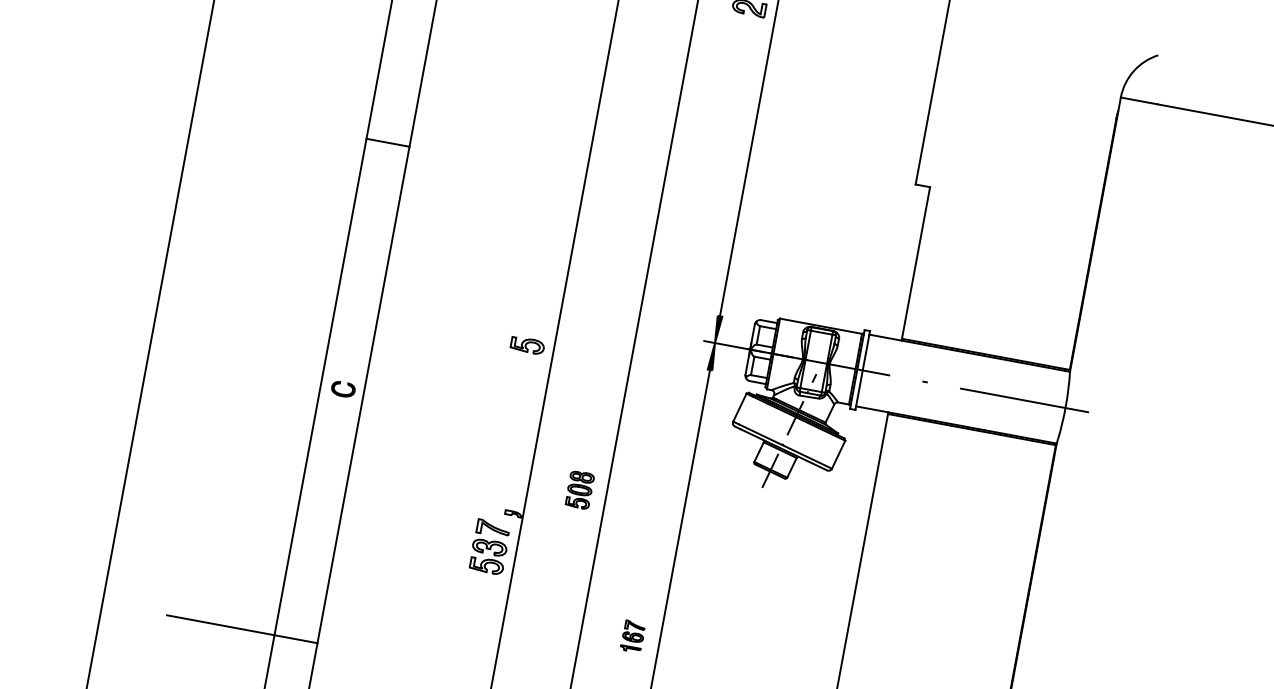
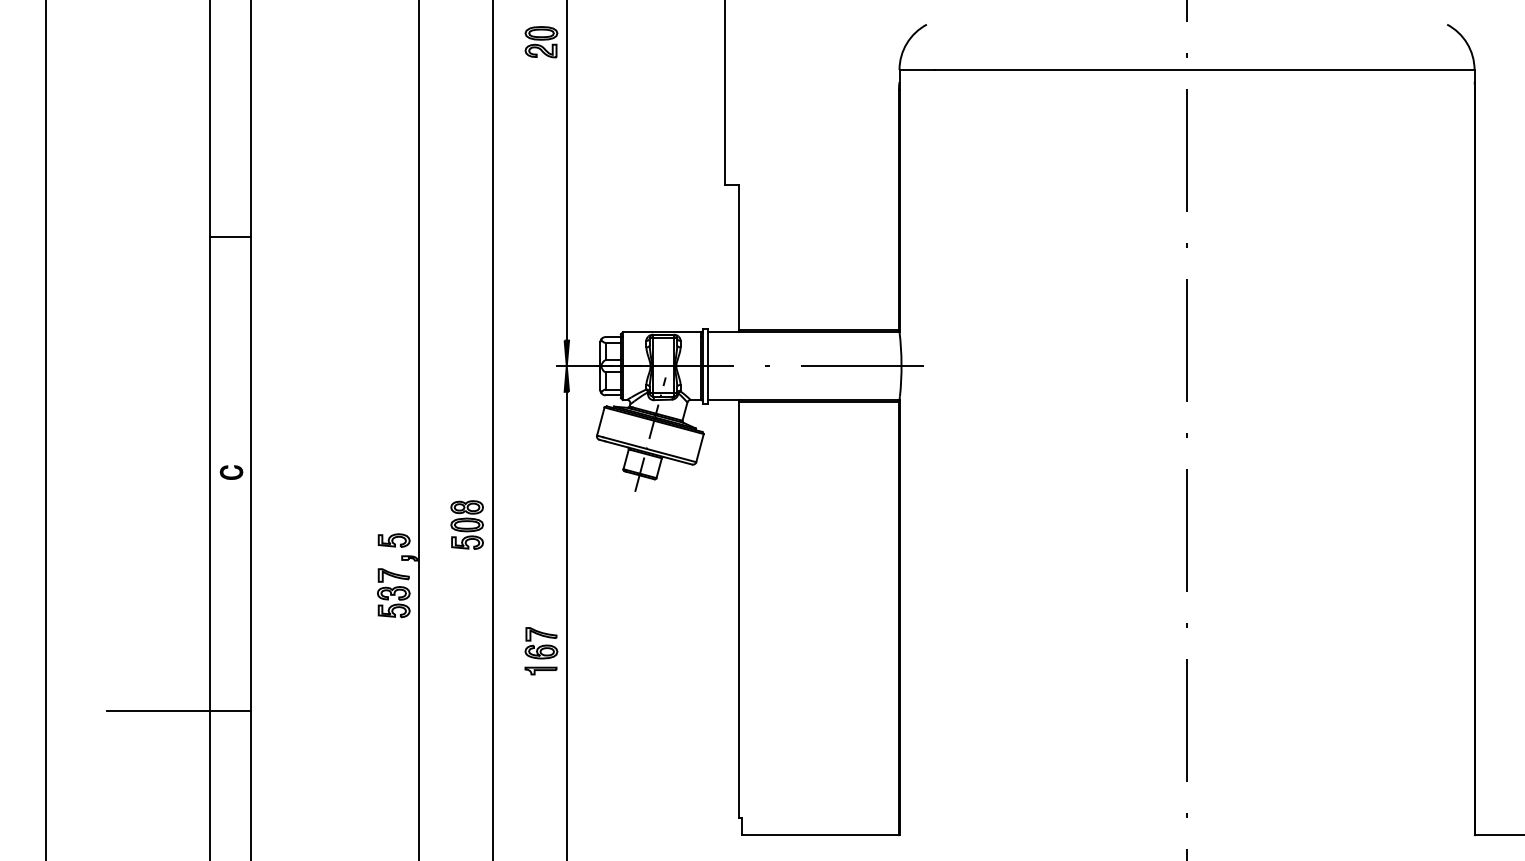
part: (526, 345) -> (393, 540), moved
part: (579, 489) -> (466, 524), size x1.43
part: (633, 636) -> (541, 651), size x1.67

